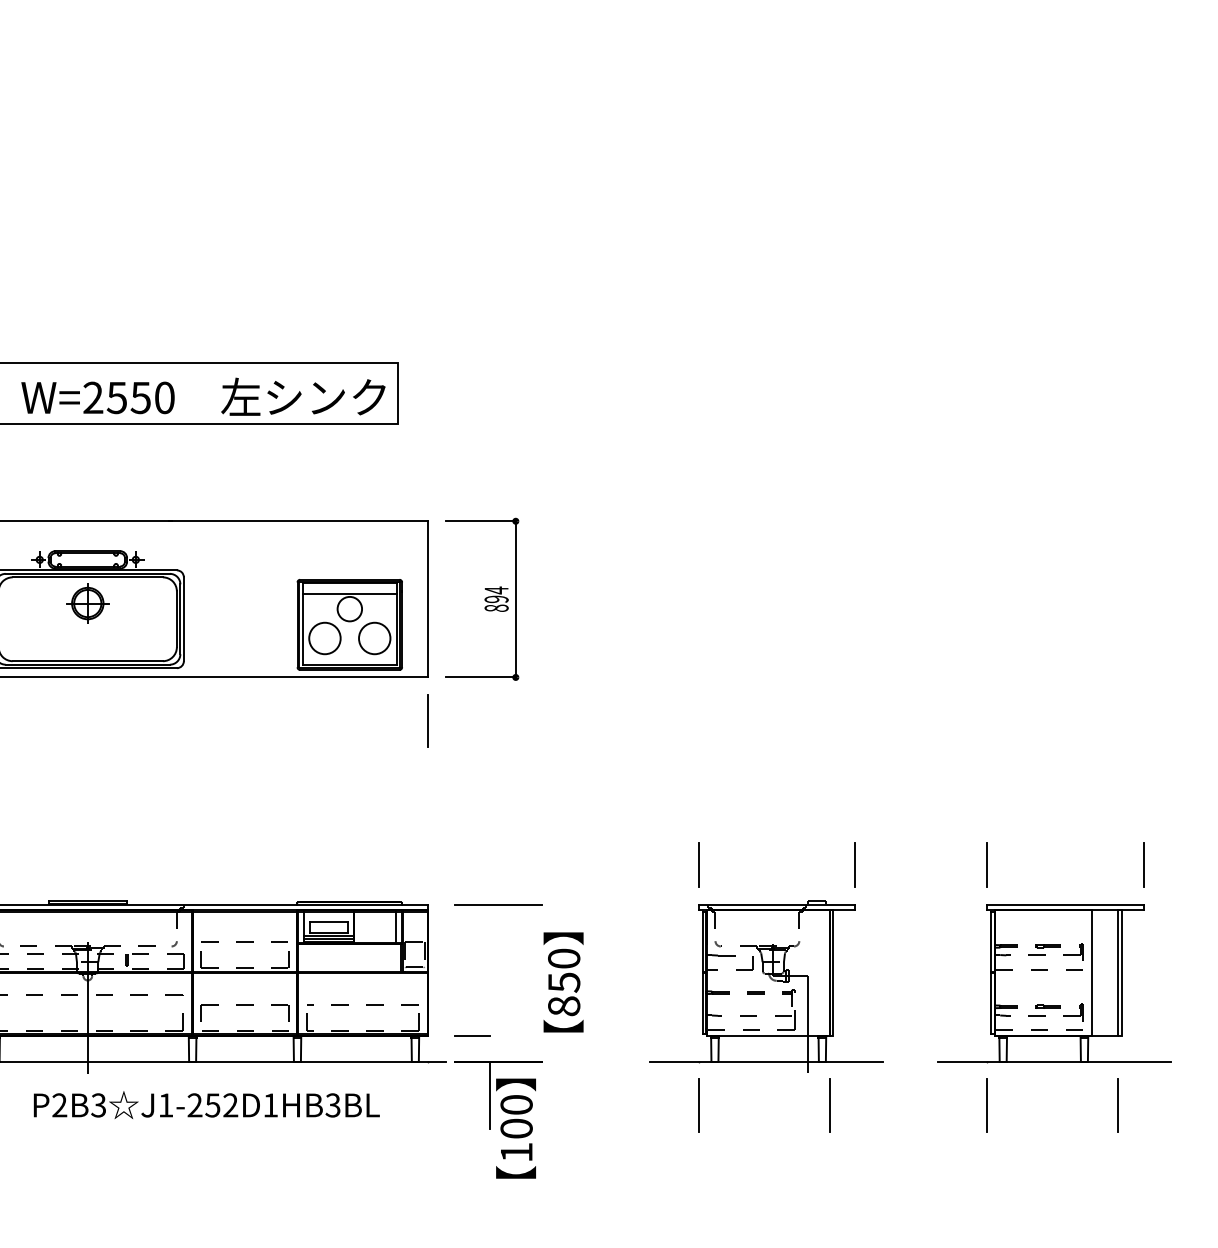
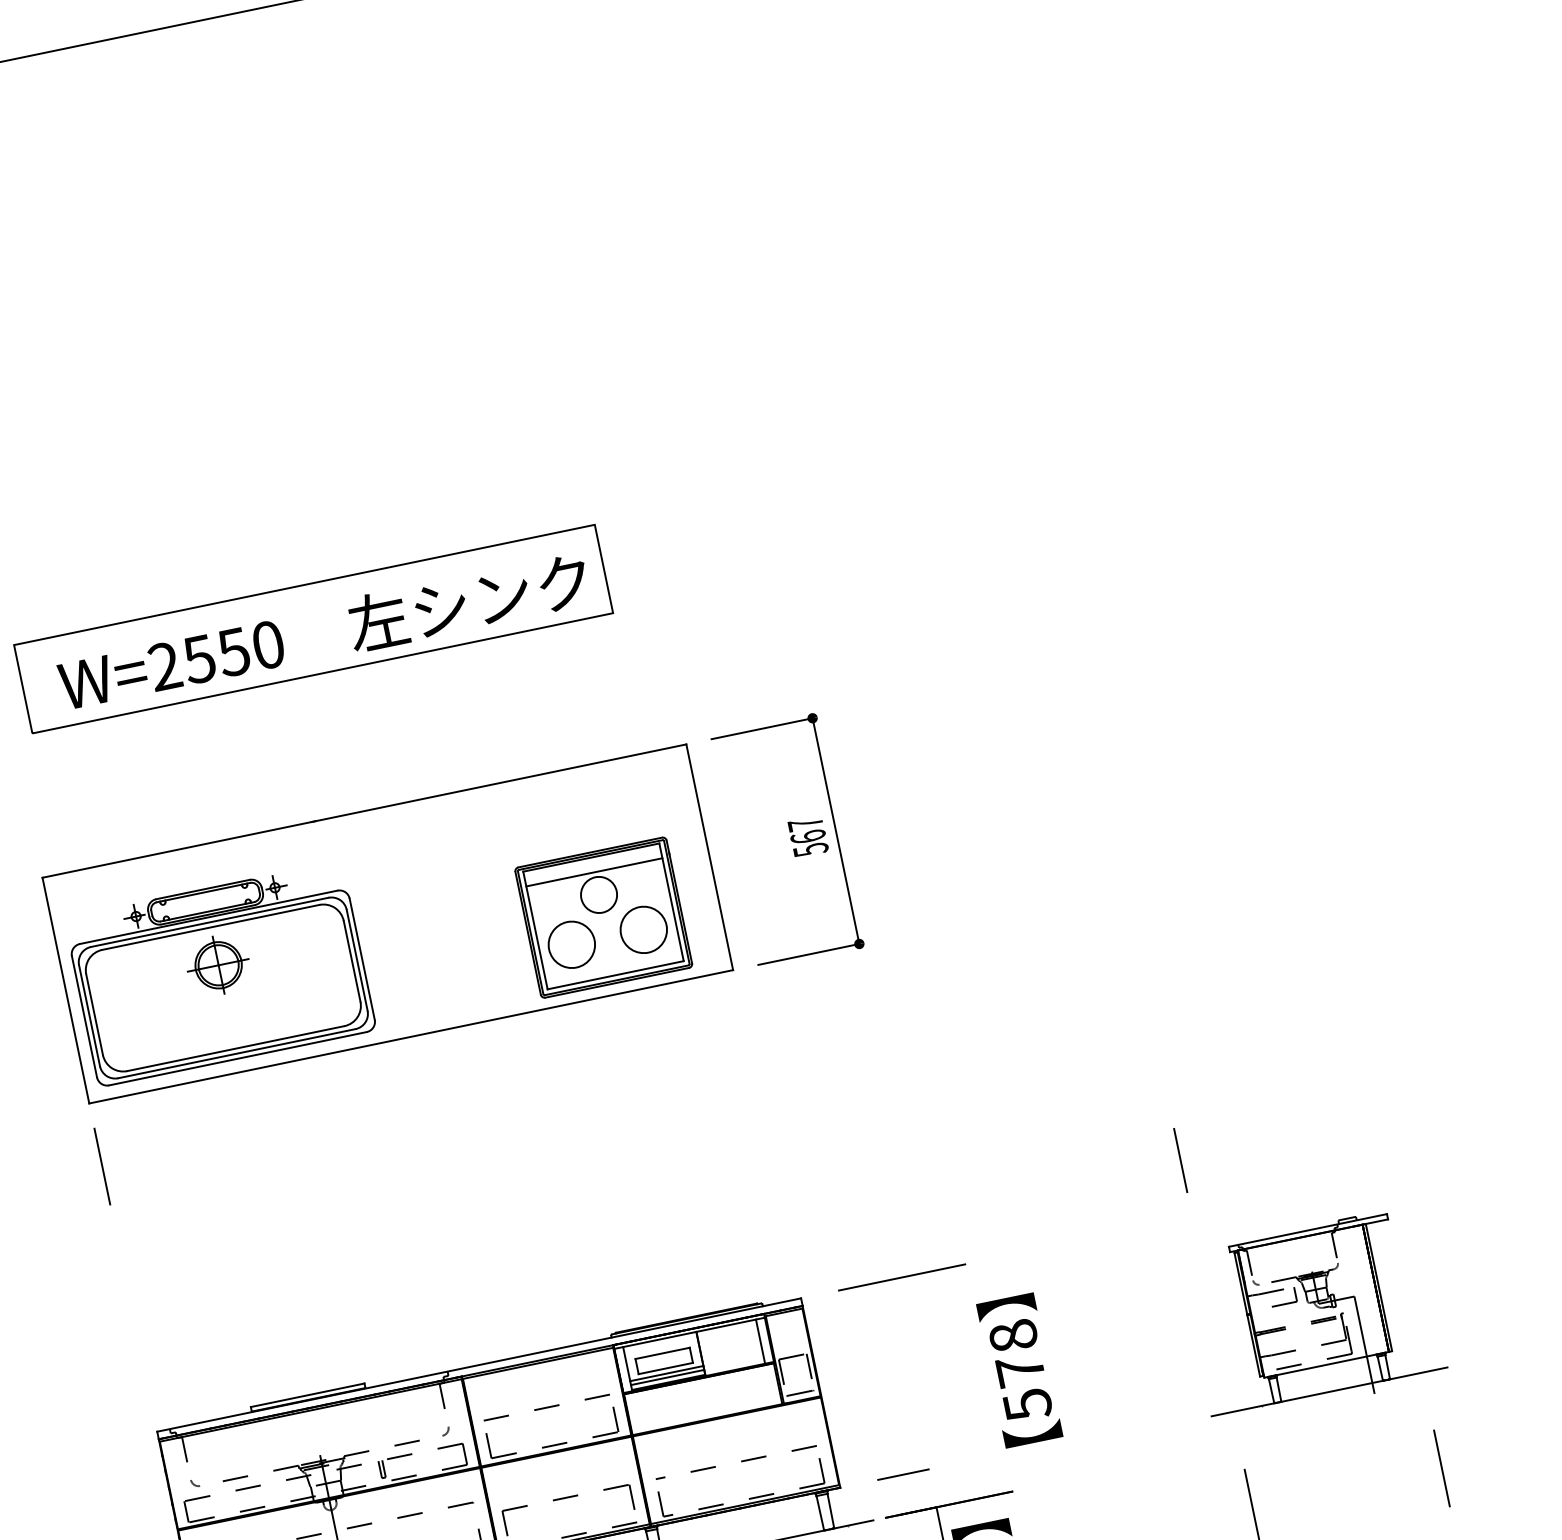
text: (496, 599) -> (808, 837), 894 -> 567
line: (428, 720) -> (746, 1032), removed
line: (855, 865) -> (1406, 1114), removed
text: (564, 982) -> (1021, 1370), 850 -> 578
part: (766, 986) -> (1314, 1315), size x0.7

